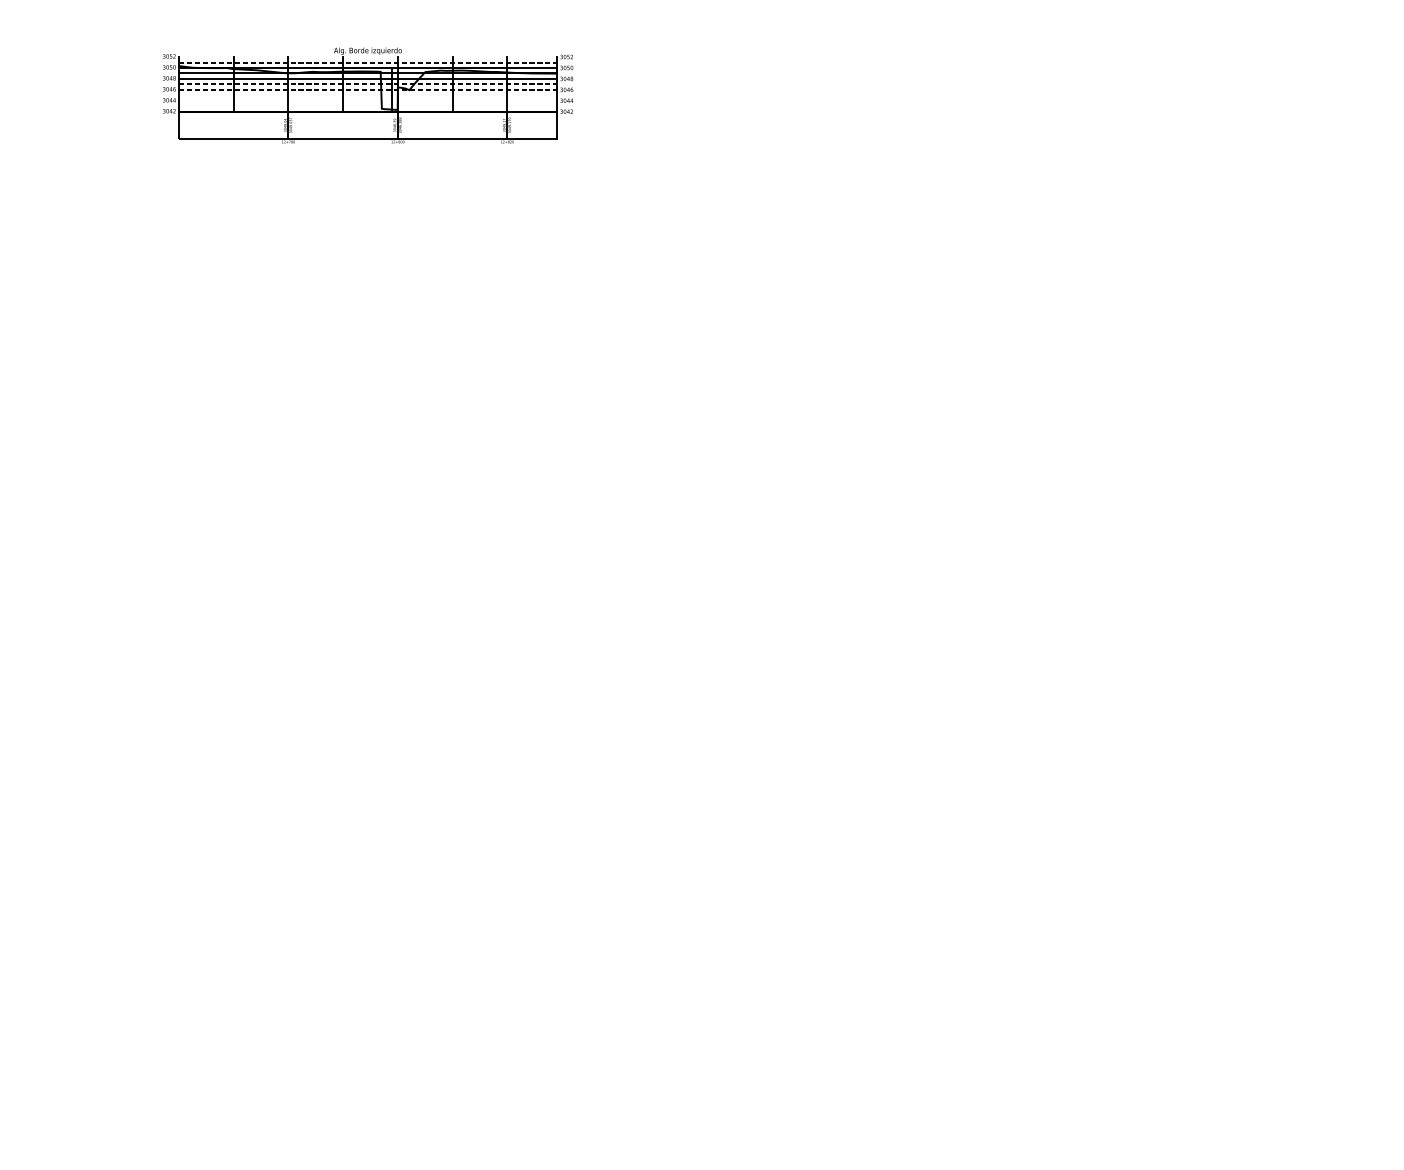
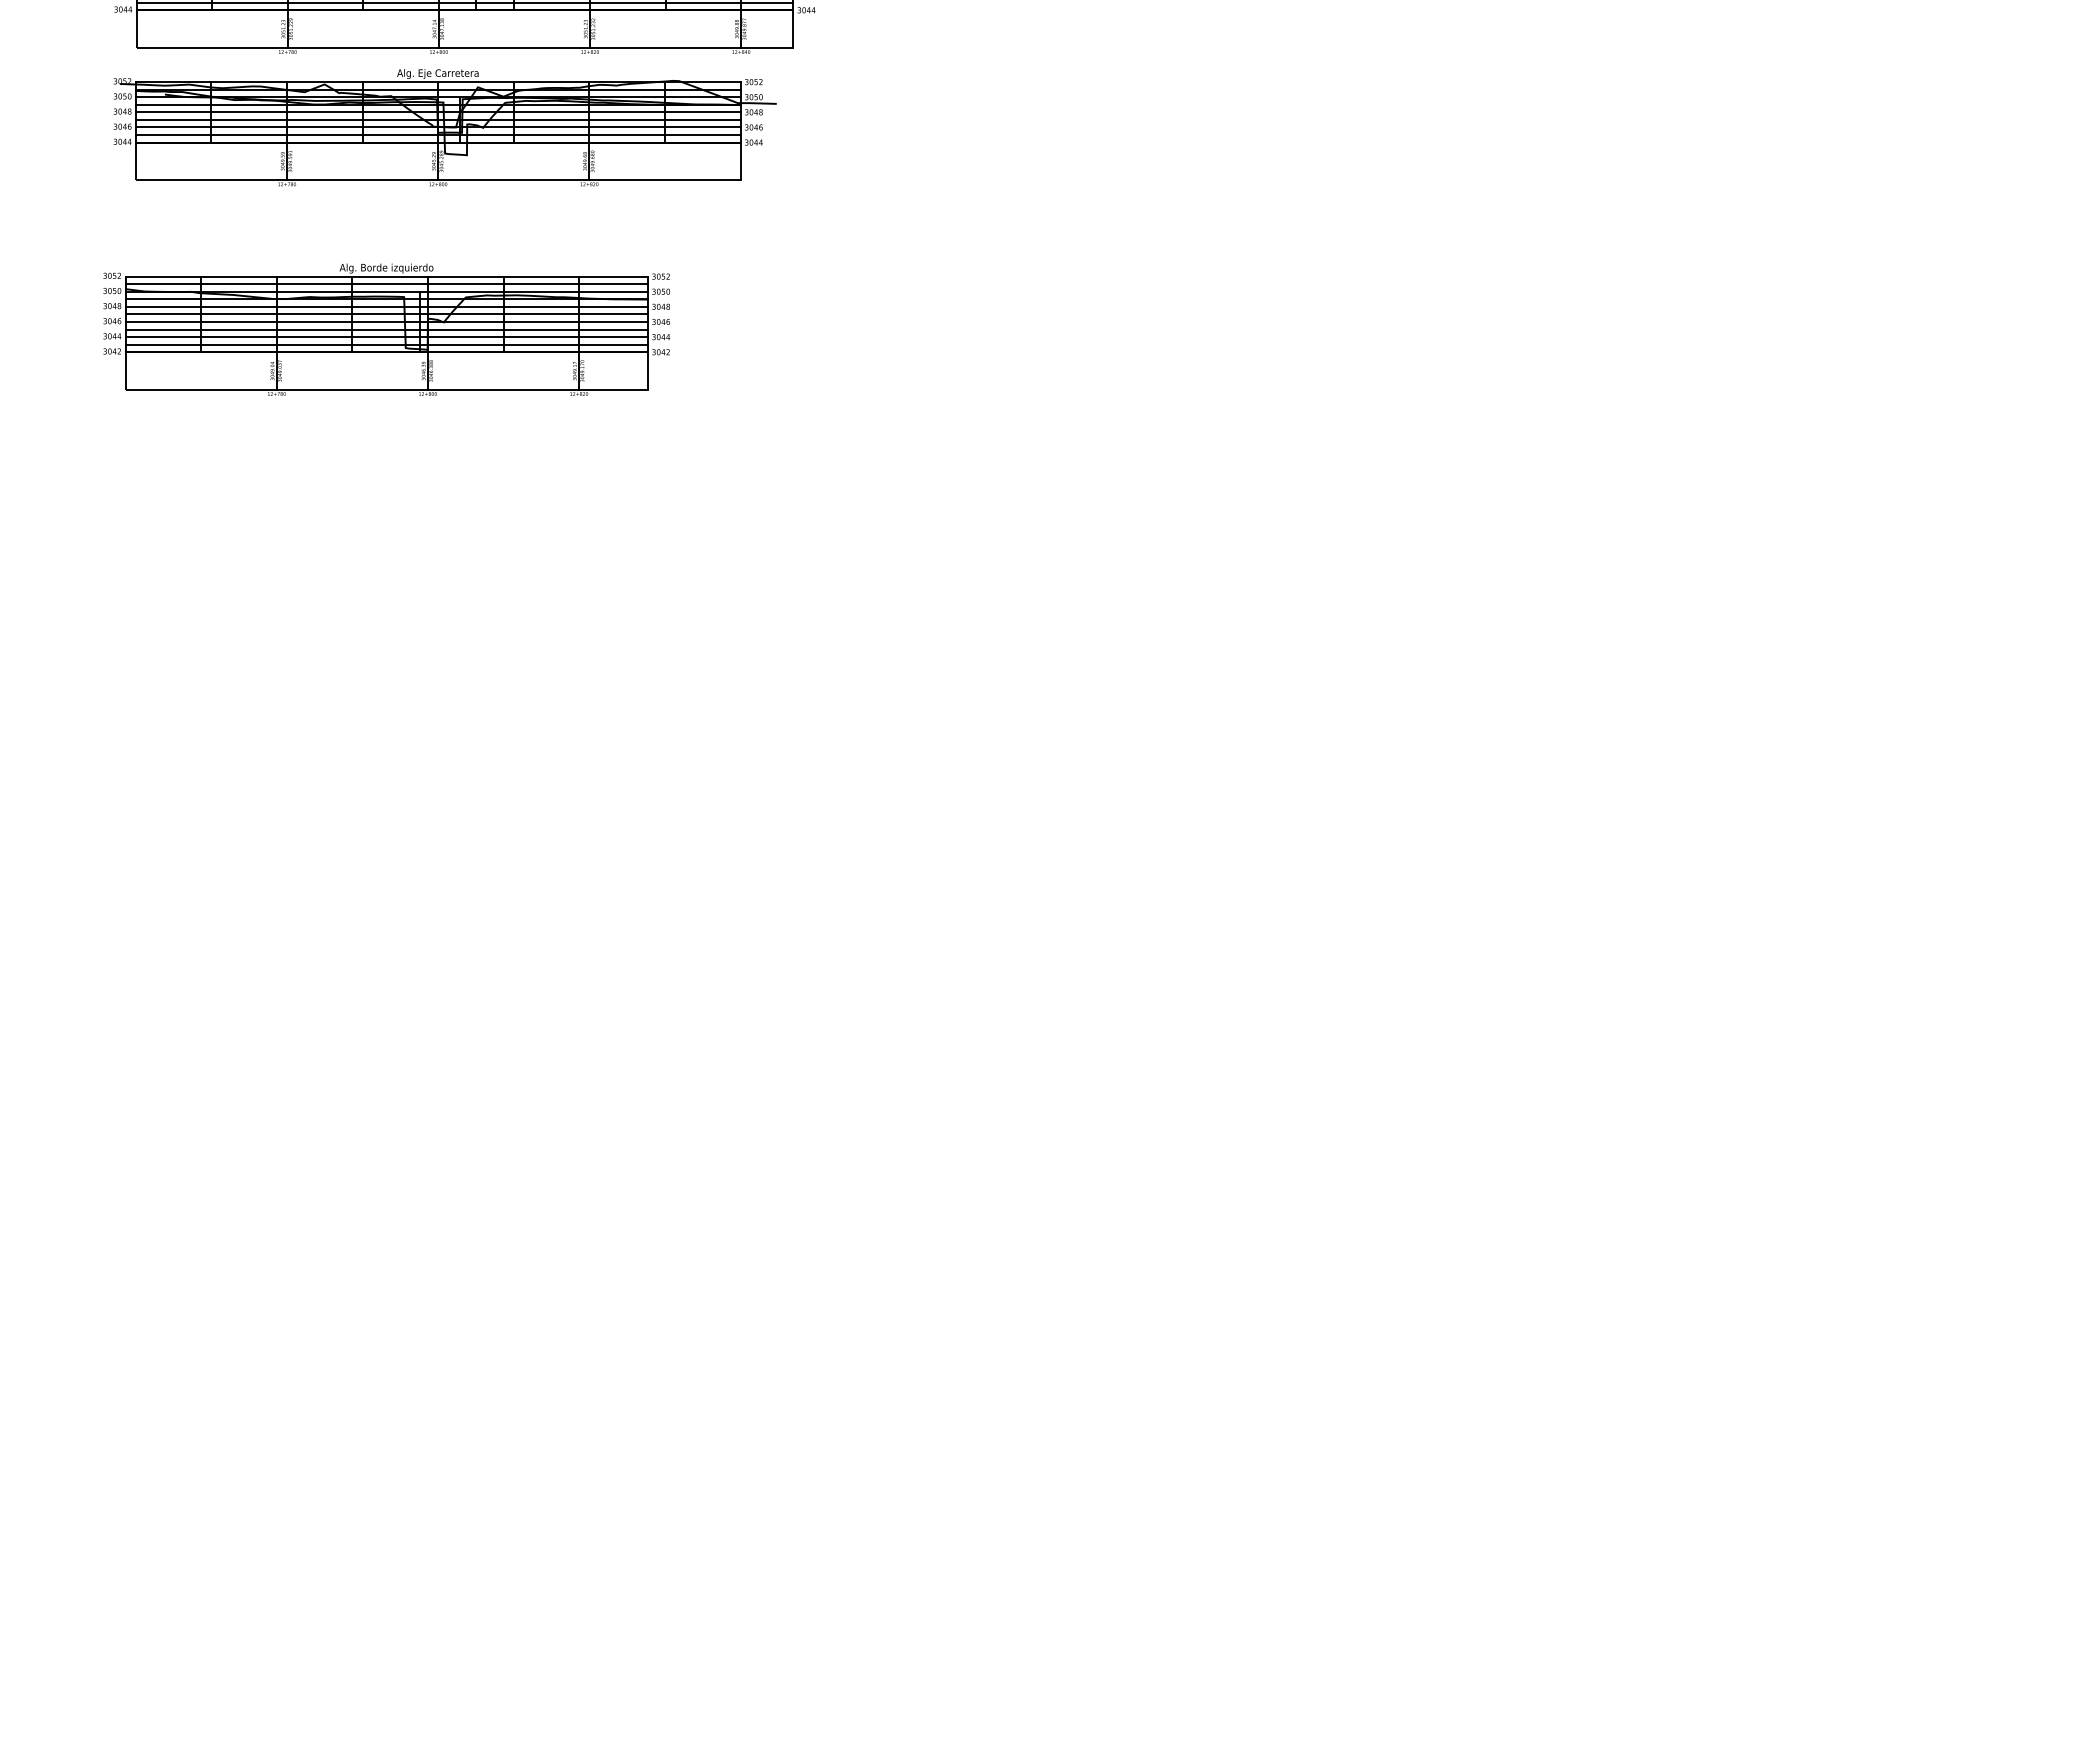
line: (367, 56) -> (386, 276), added
line: (368, 62) -> (387, 284), dashed -> solid
line: (368, 84) -> (387, 314), dashed -> solid
line: (368, 90) -> (387, 322), dashed -> solid
line: (367, 95) -> (386, 329), added
line: (367, 101) -> (386, 337), added
line: (367, 106) -> (386, 344), added

